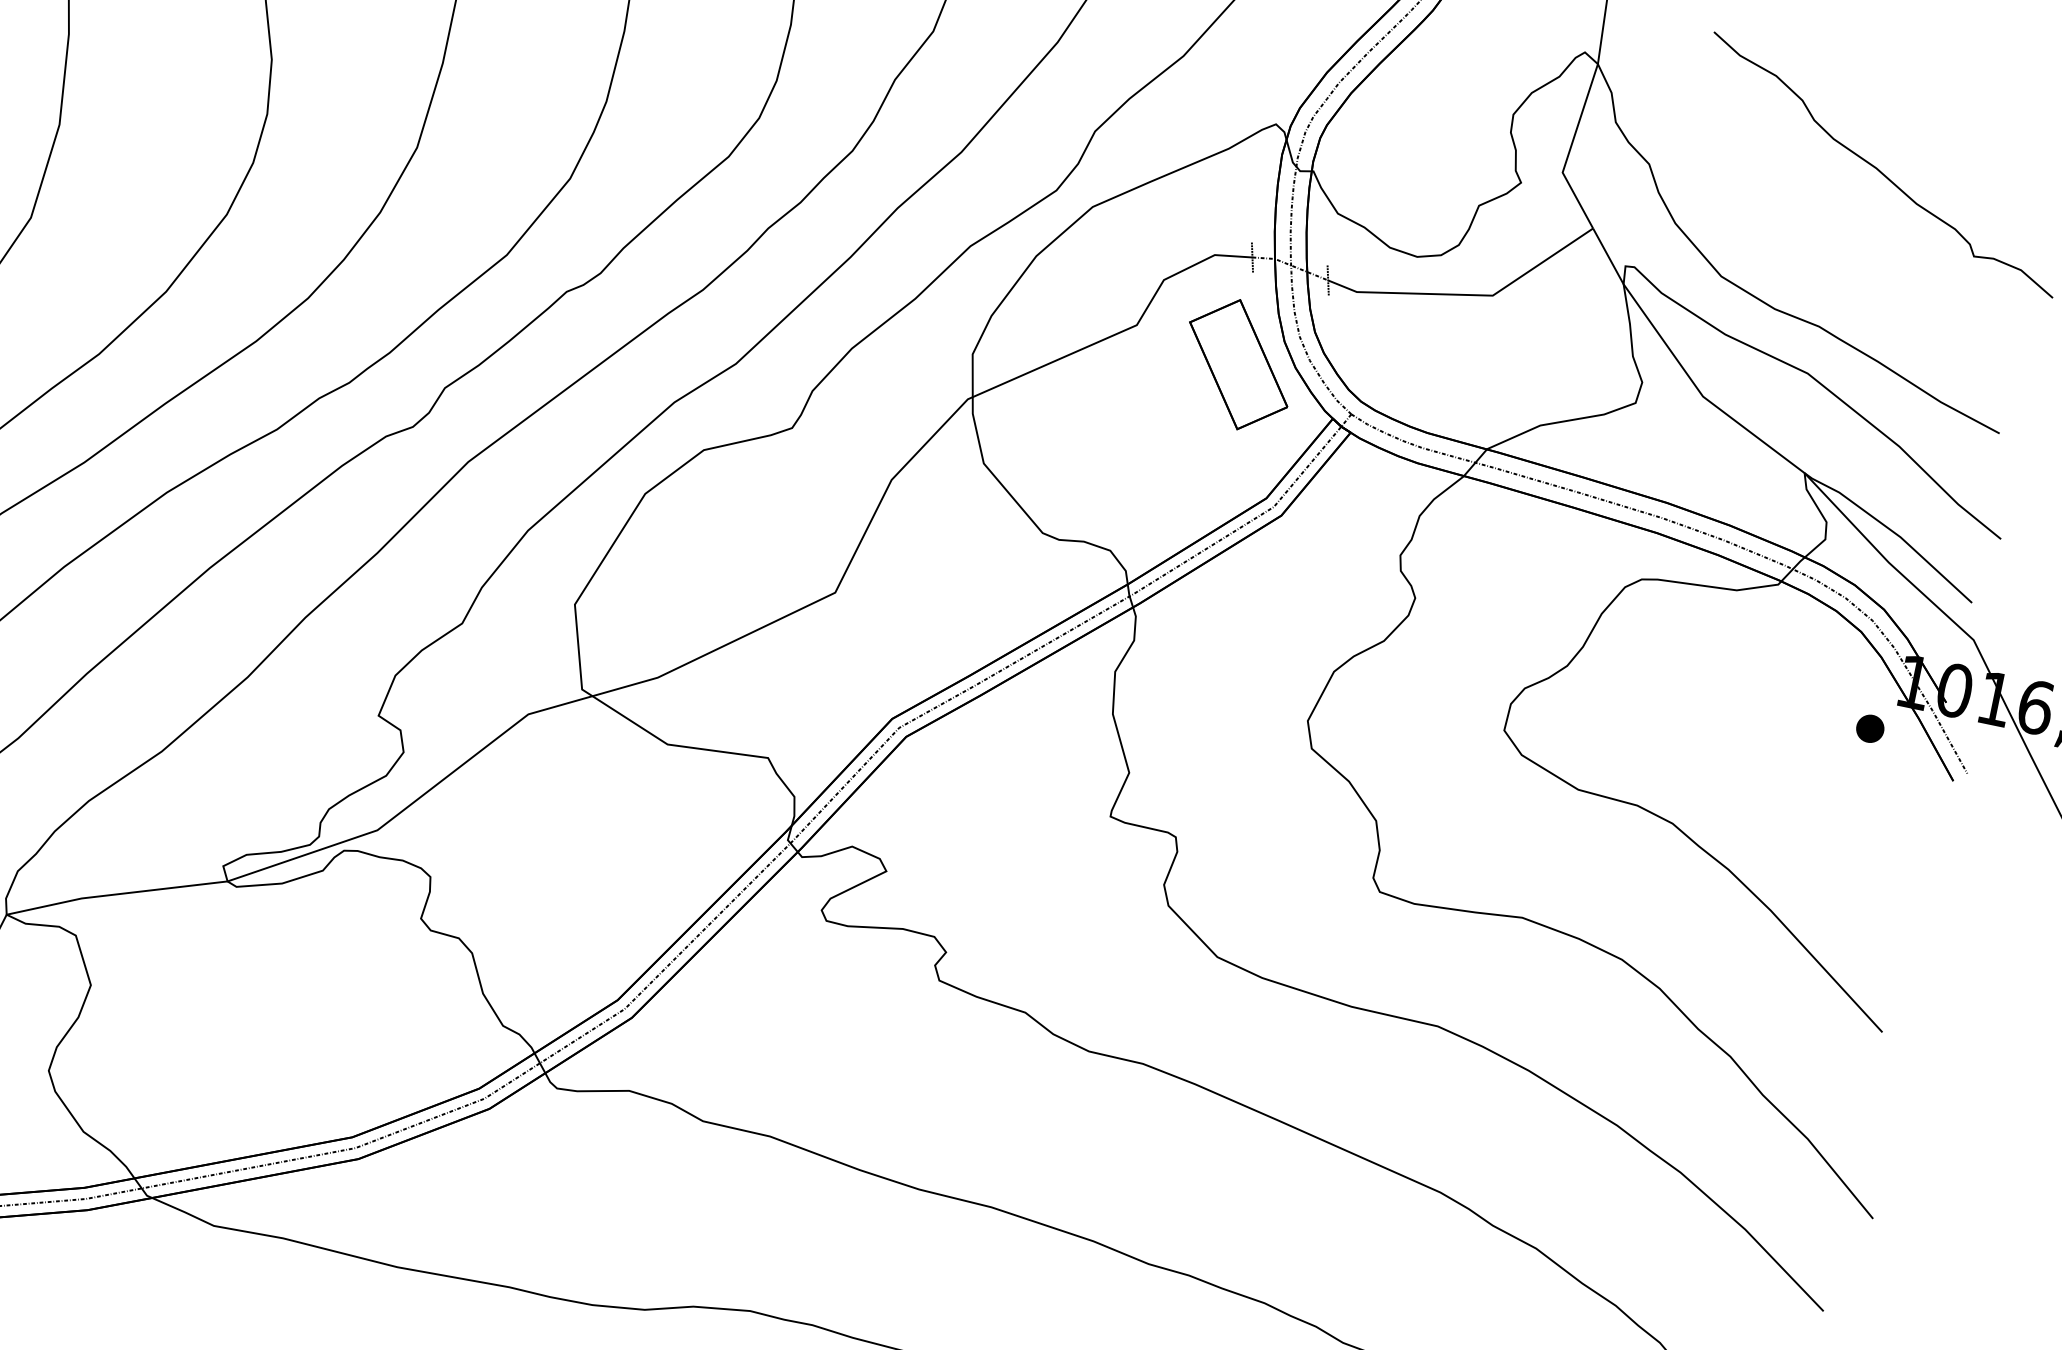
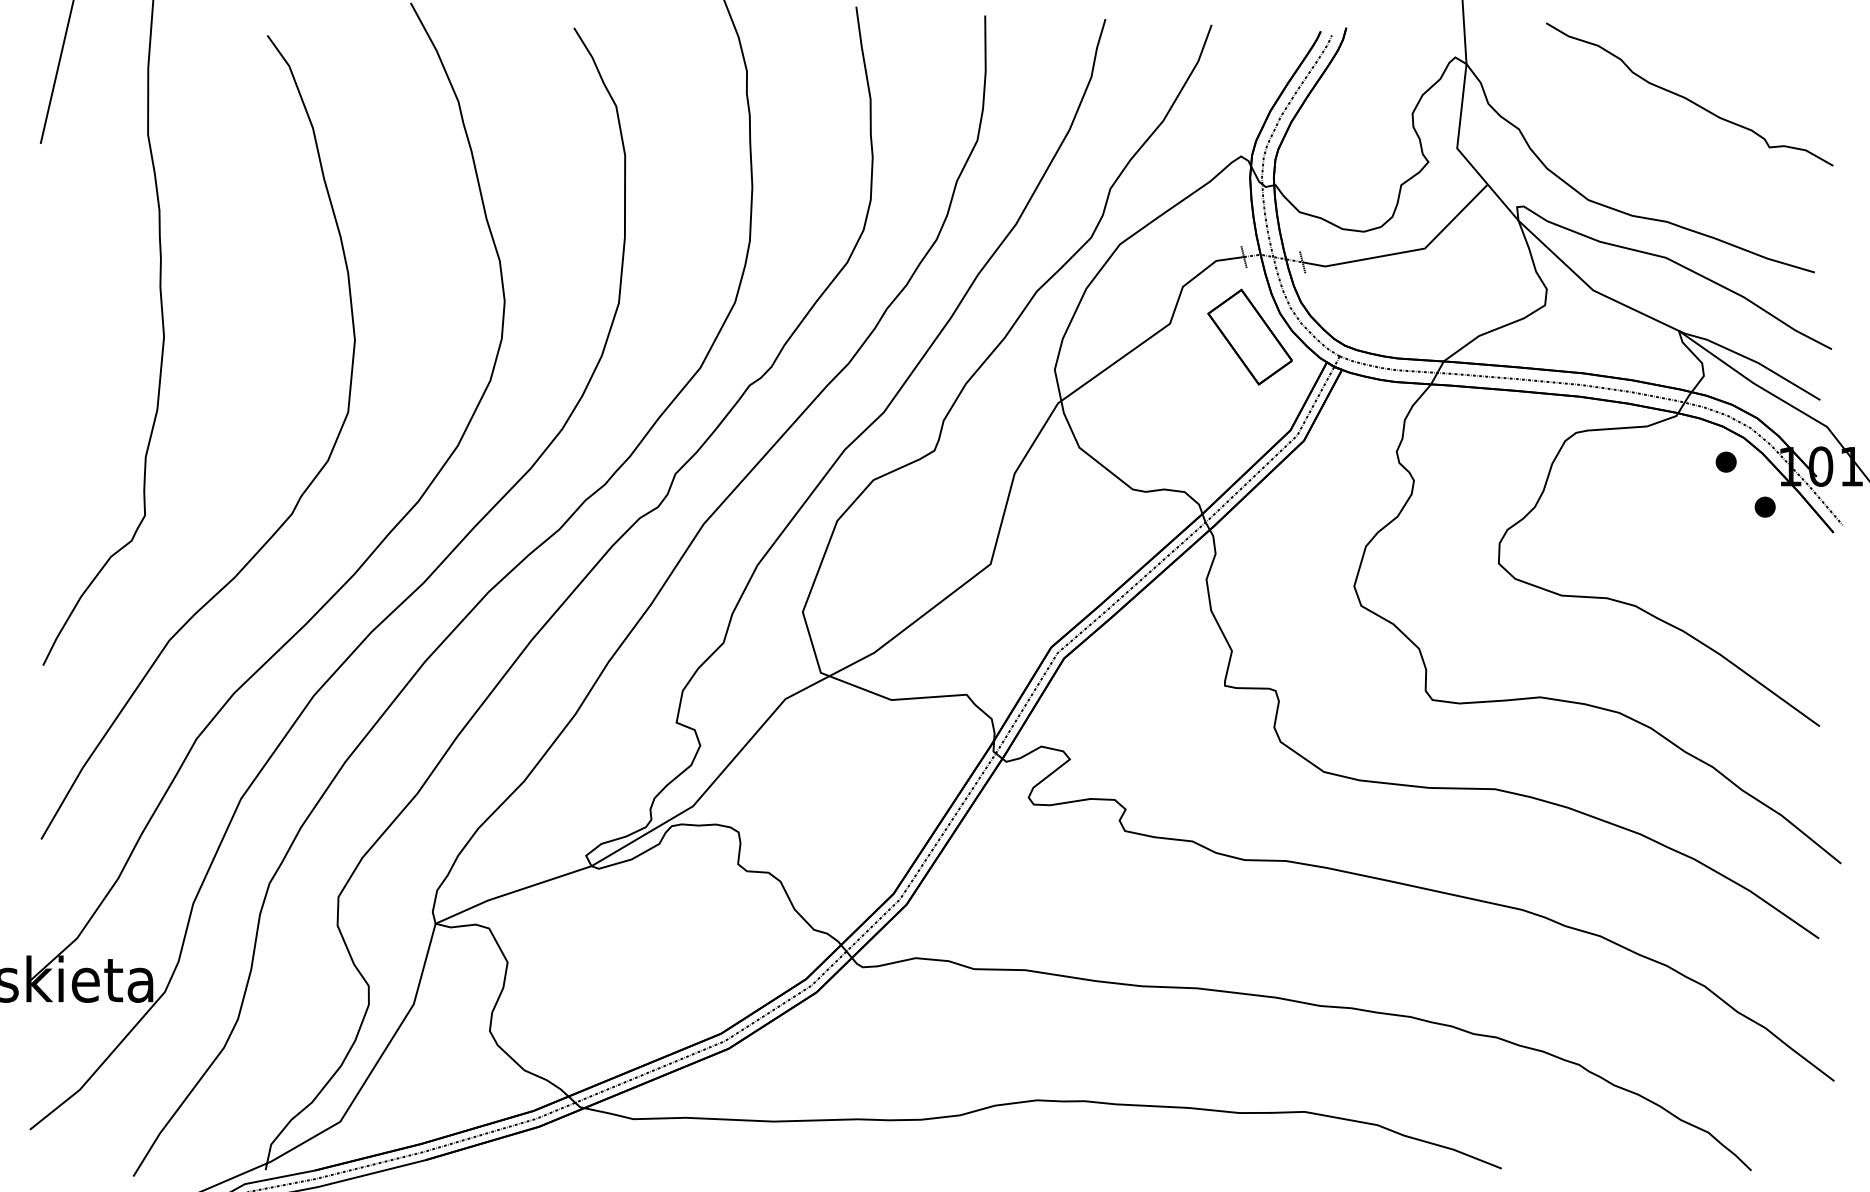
part: (1830, 657) -> (1725, 461), added

